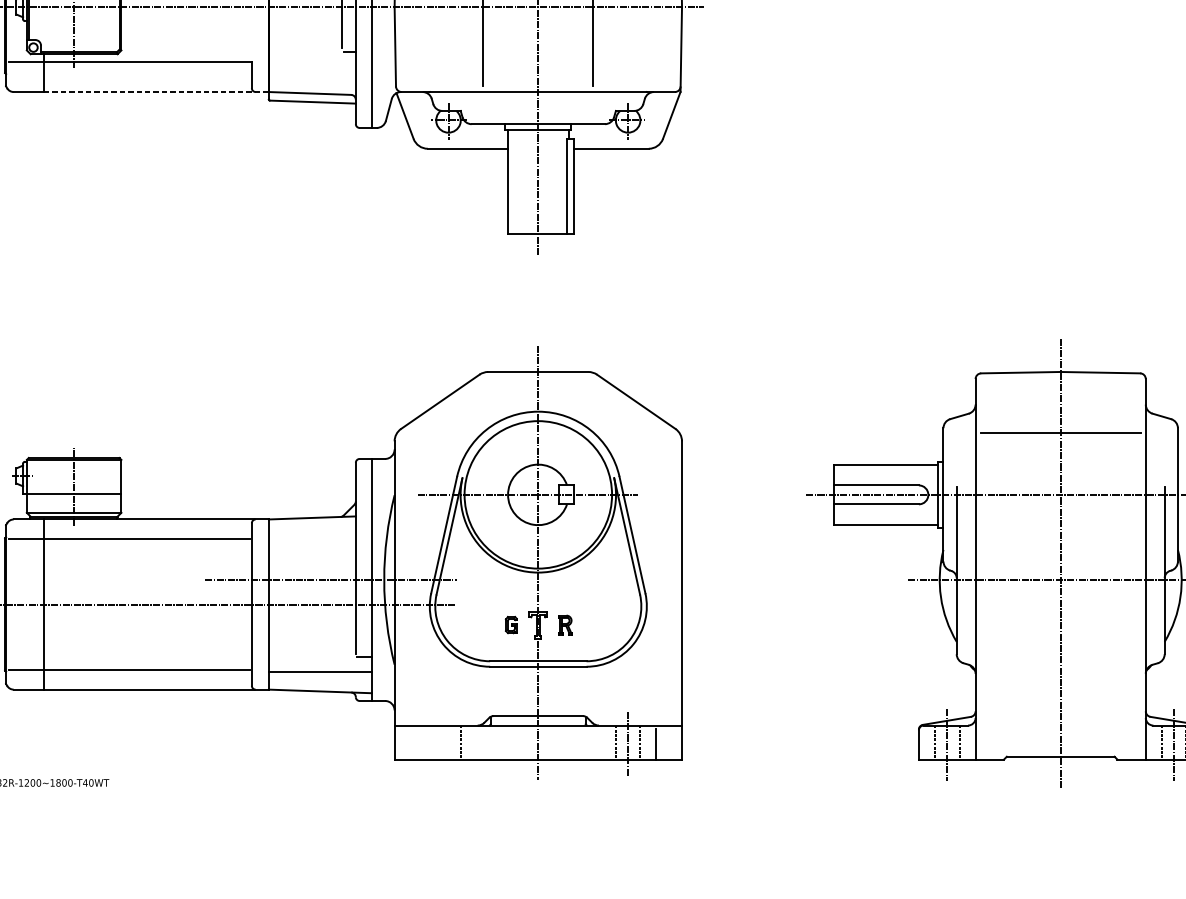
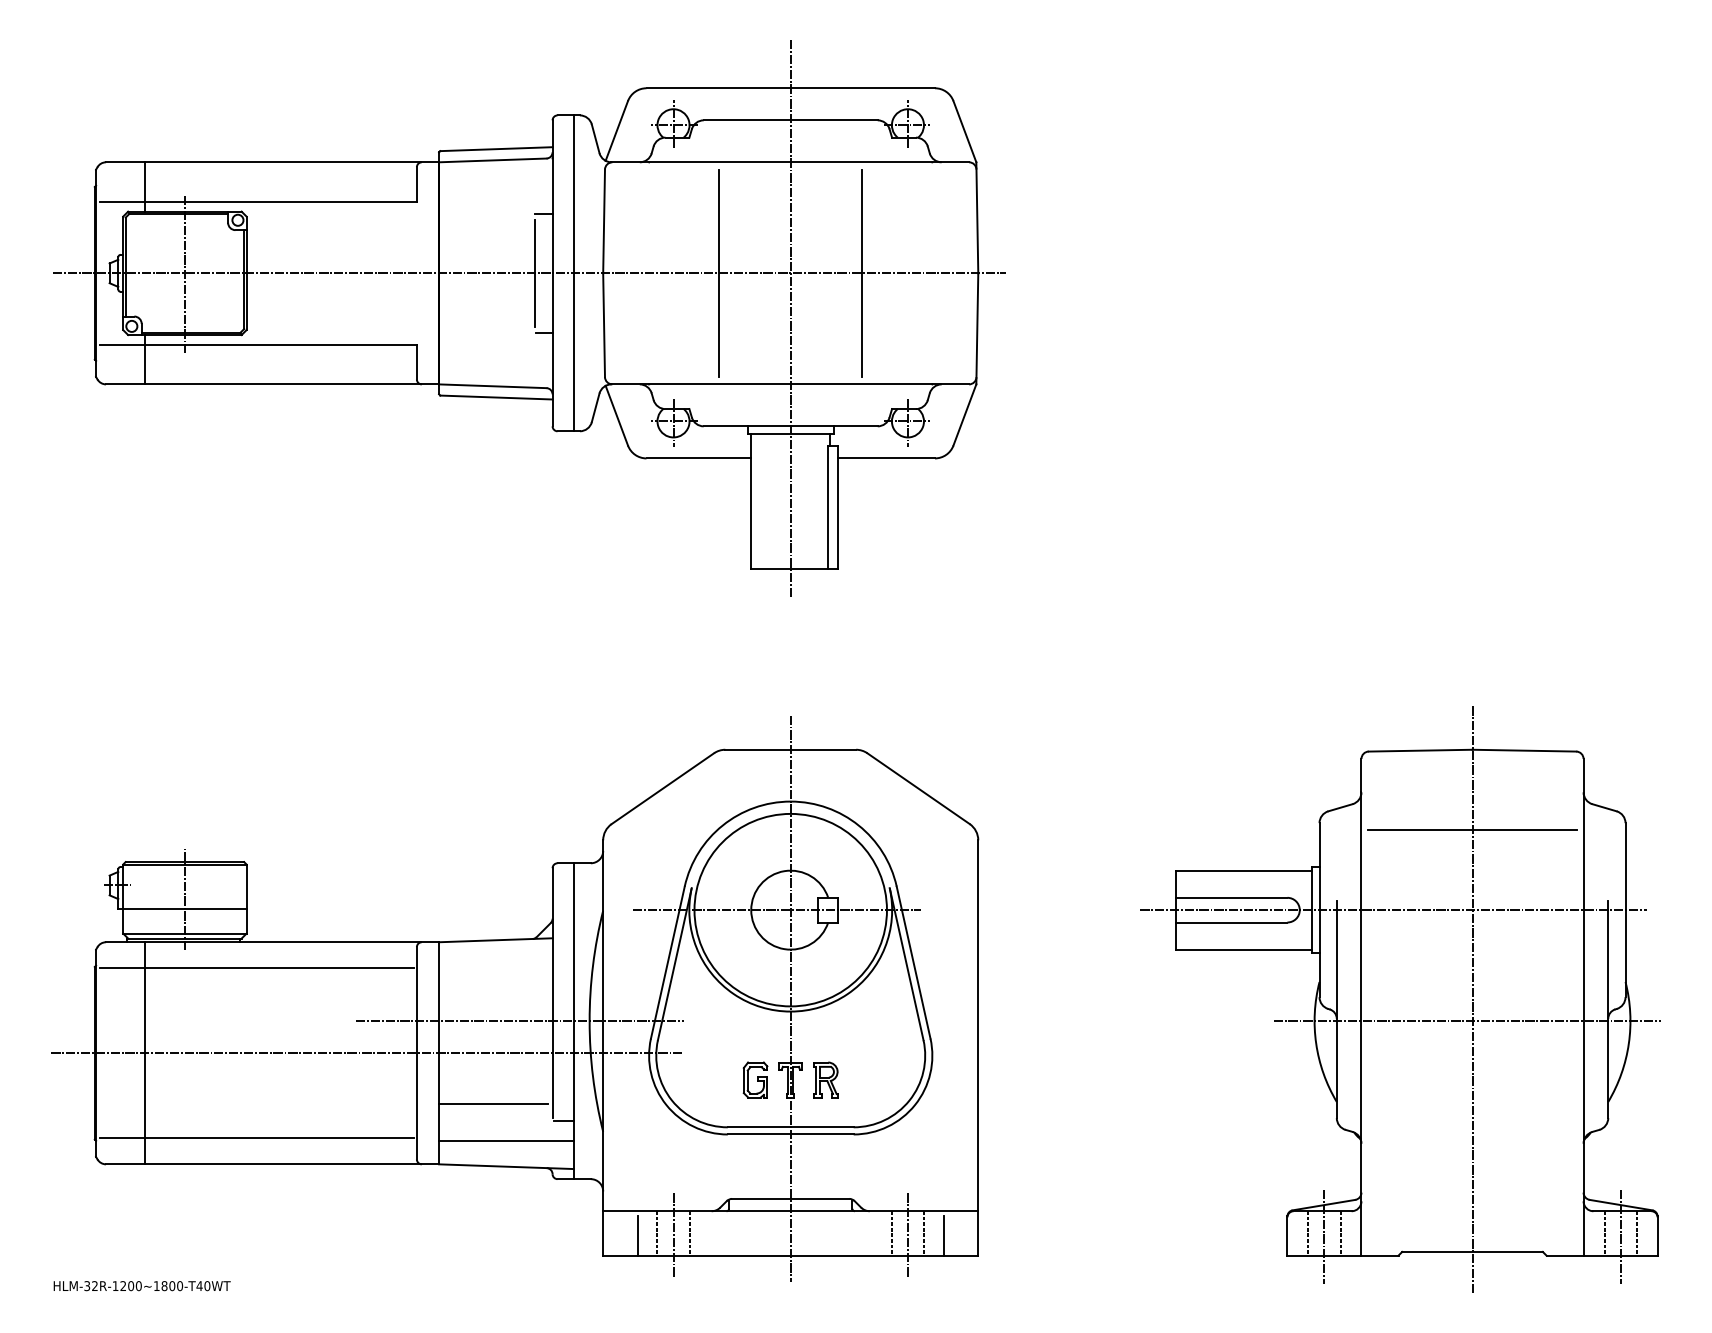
line: (156, 92) -> (292, 384), dashed -> solid
part: (511, 624) -> (755, 1079), size x1.67
part: (564, 624) -> (825, 1079), size x1.43
line: (310, 643) -> (493, 1103), added
line: (436, 742) -> (657, 1233), added
line: (420, 744) -> (637, 1235), added
line: (448, 744) -> (673, 1235), added

